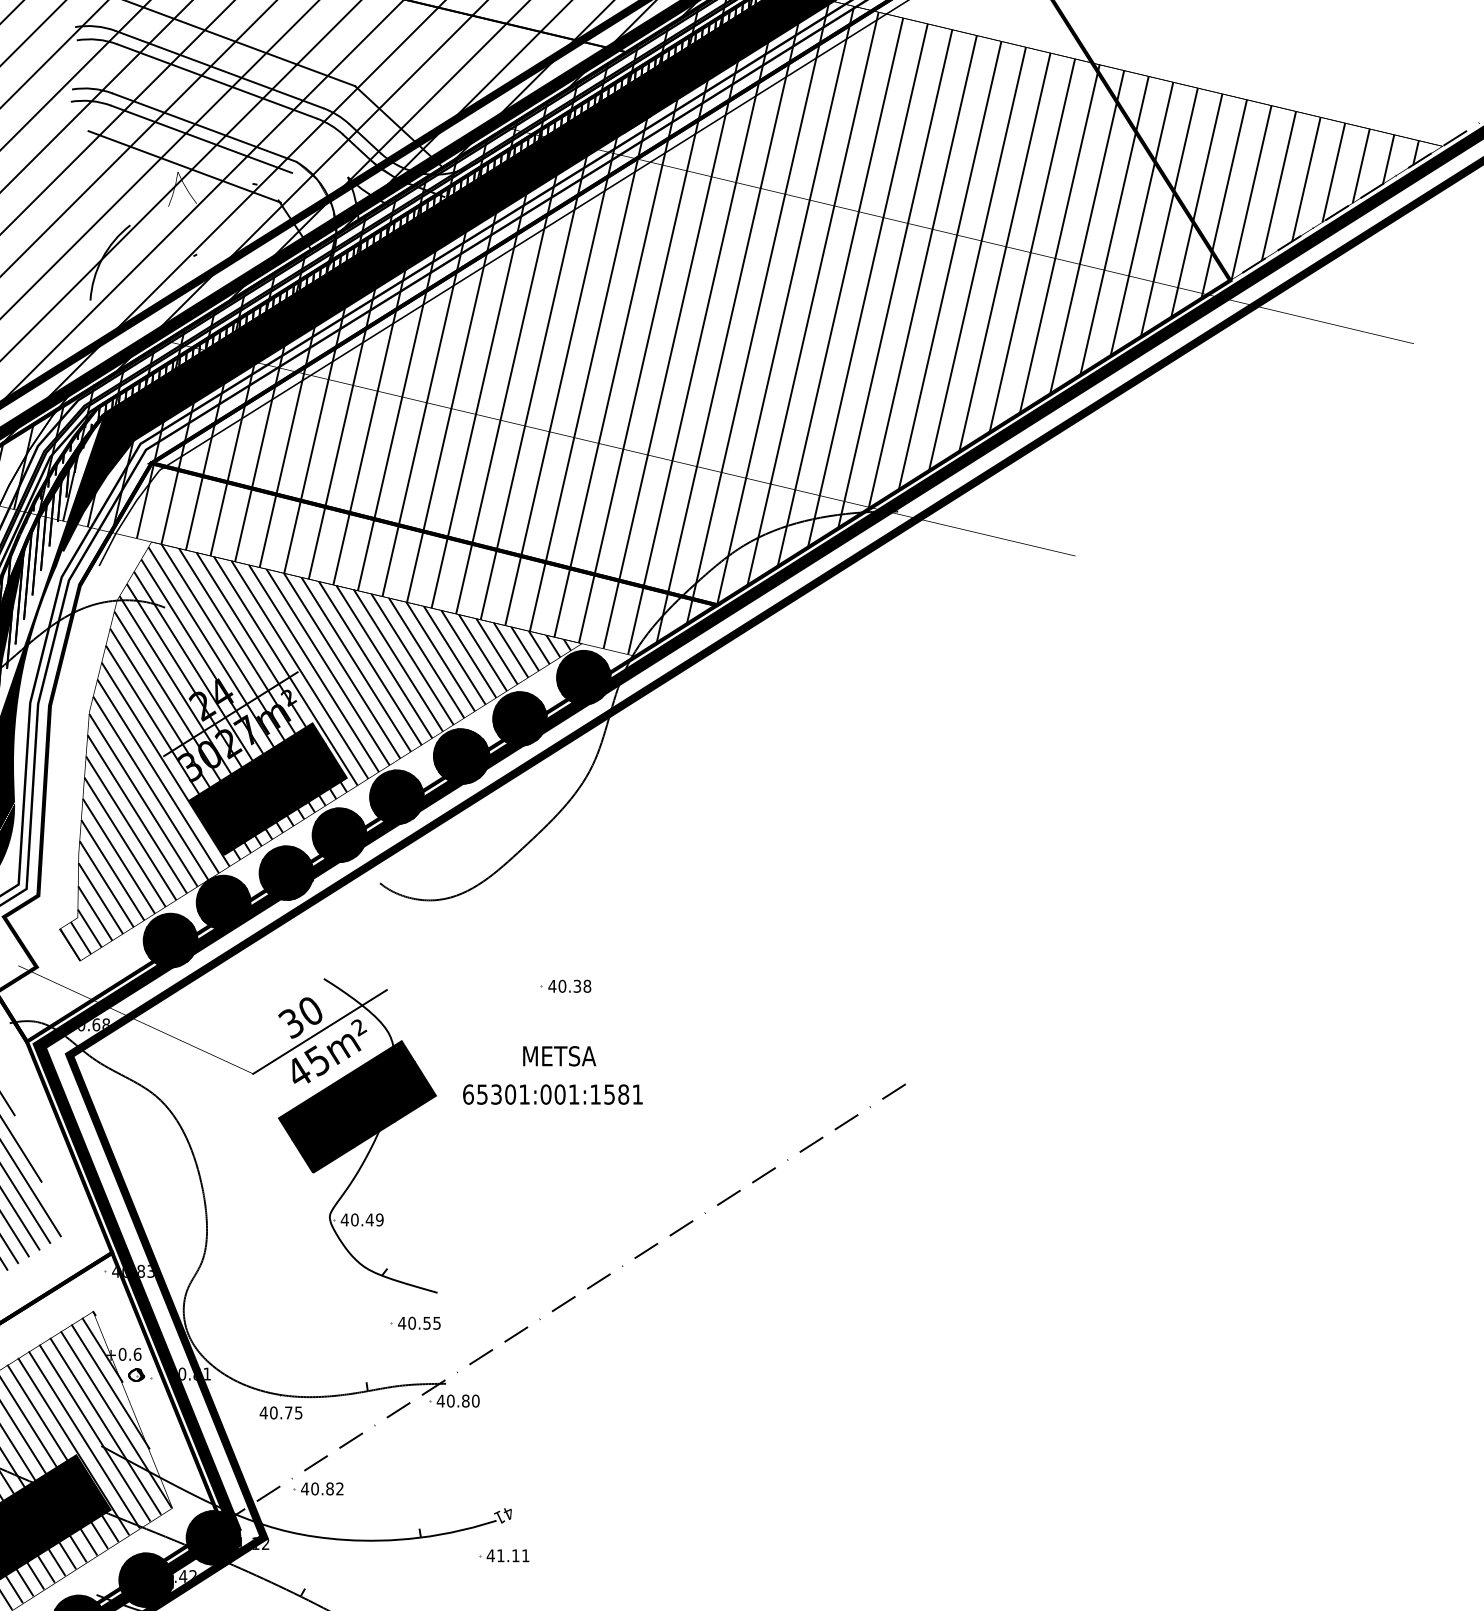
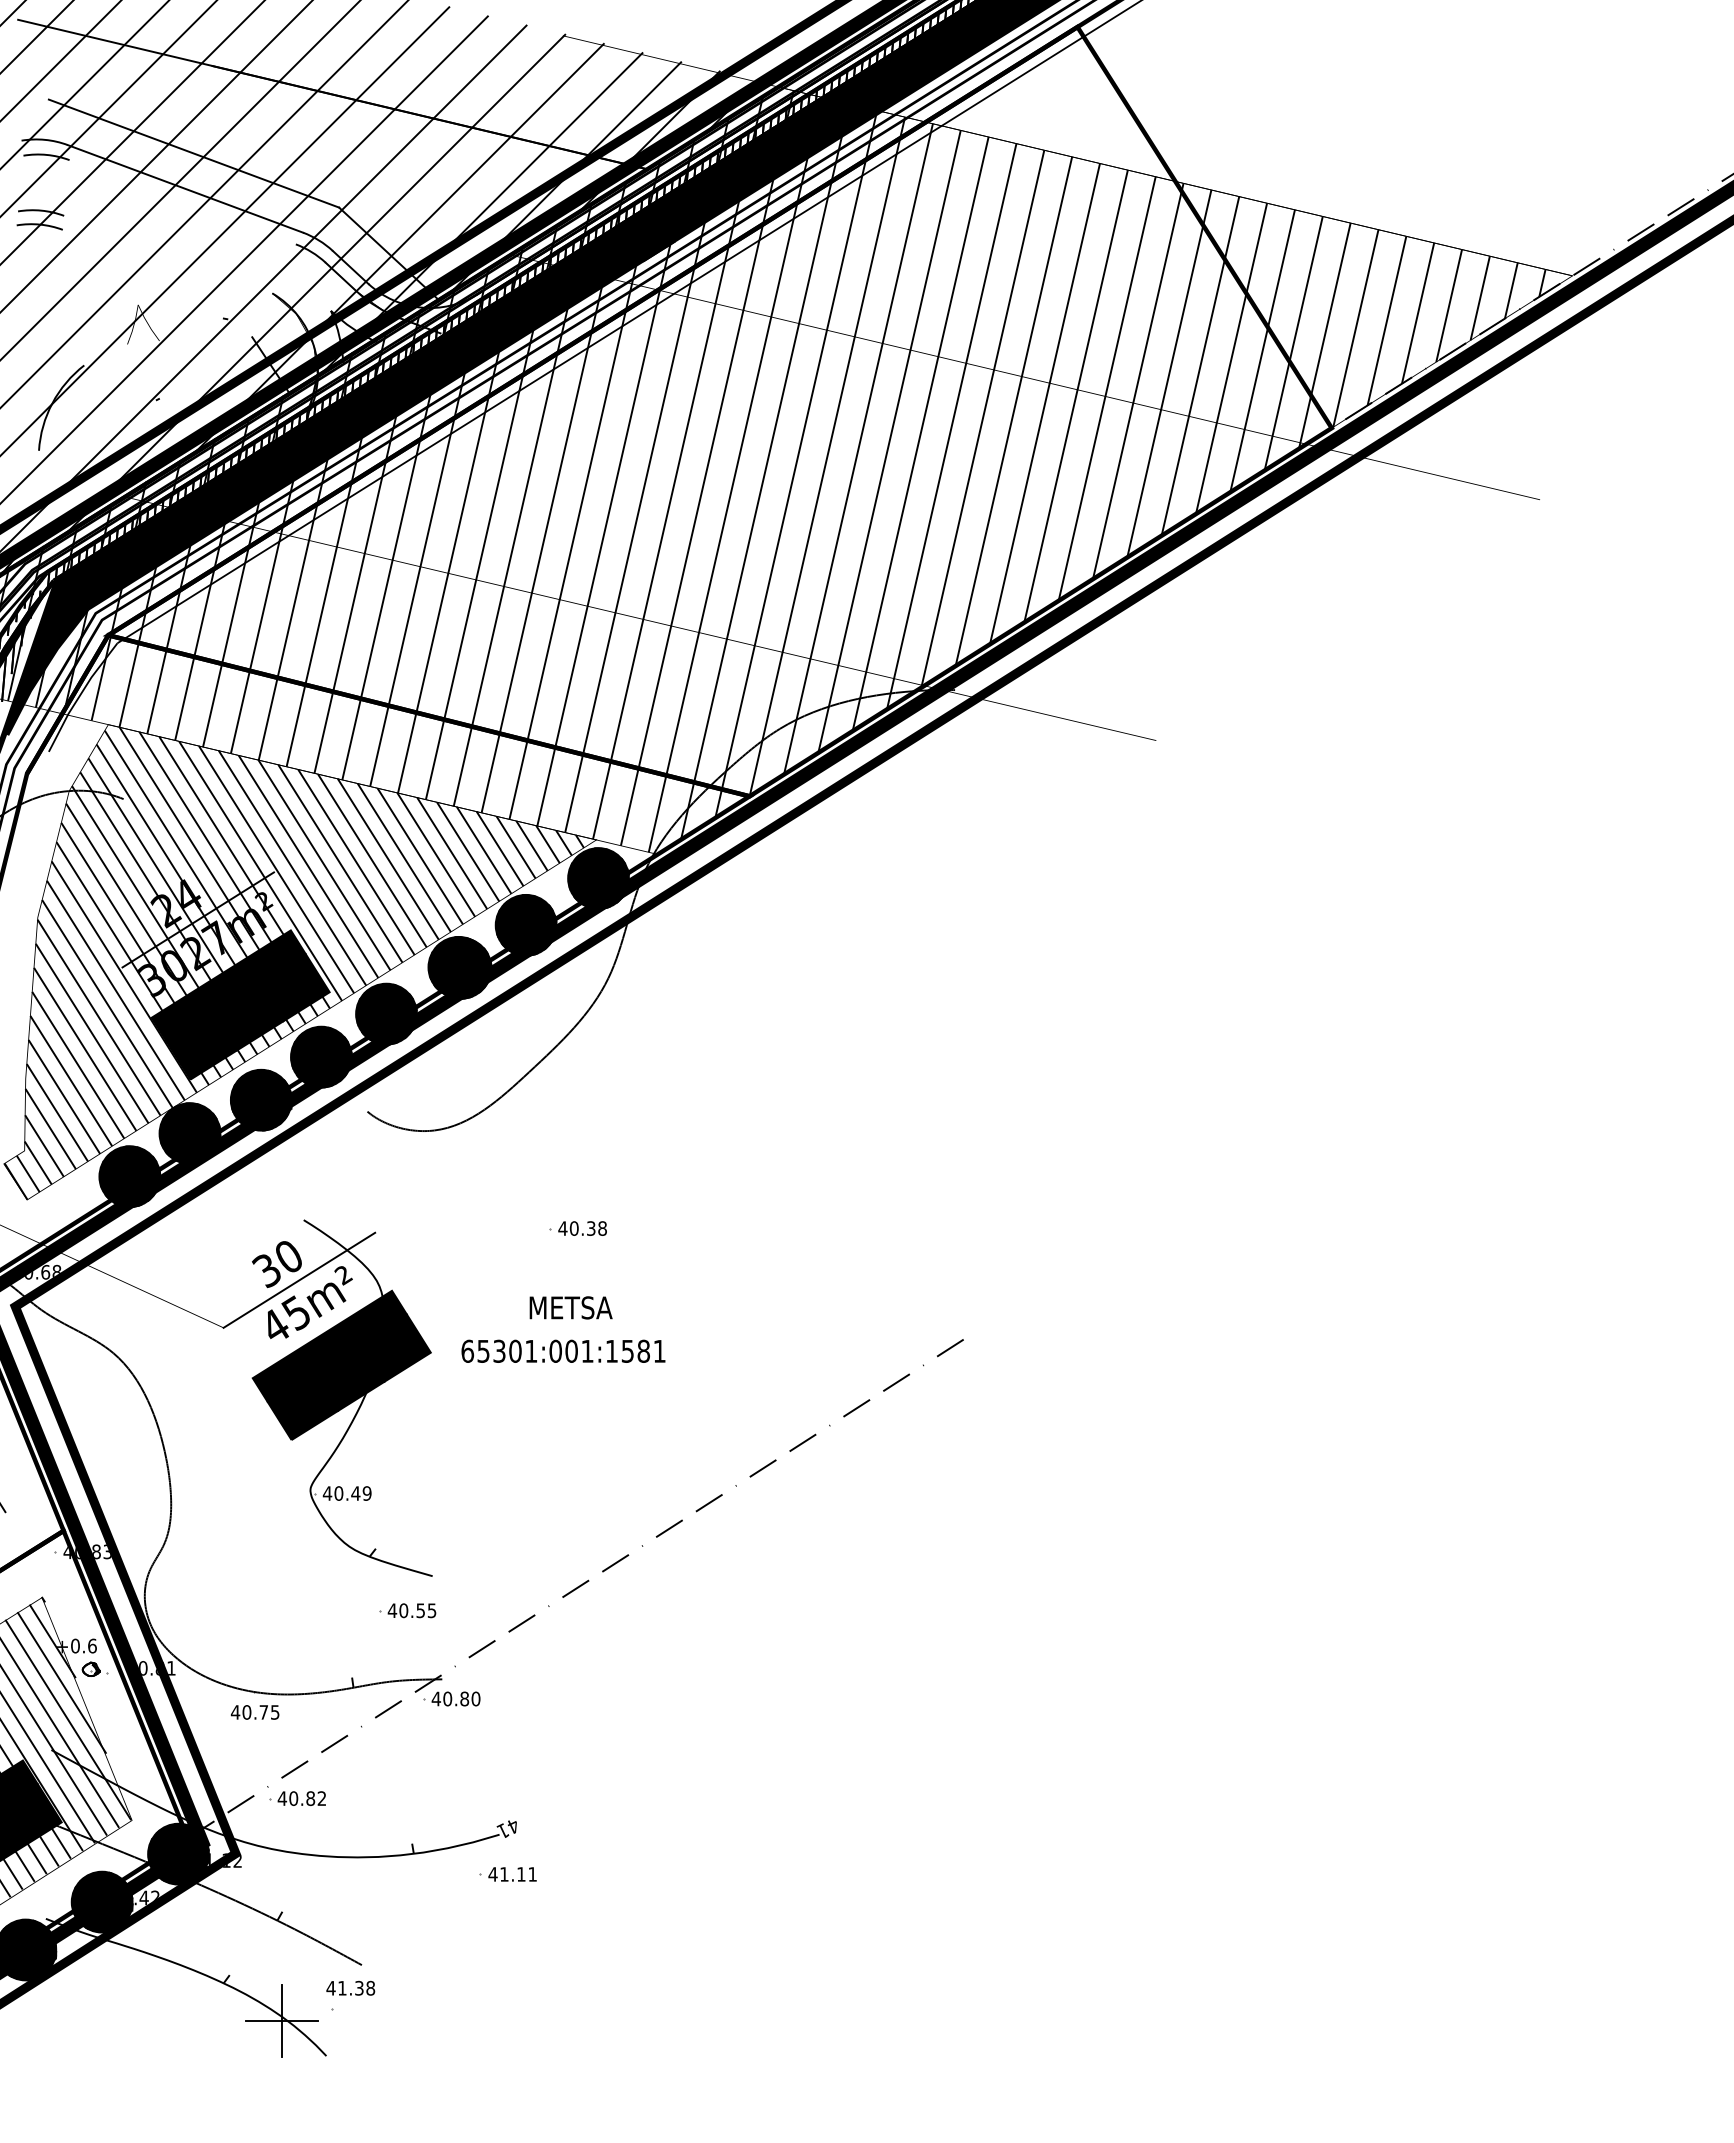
line: (217, 81) -> (182, 202), removed
line: (204, 127) -> (168, 254), removed
line: (201, 138) -> (164, 267), removed
line: (184, 166) -> (145, 298), removed

